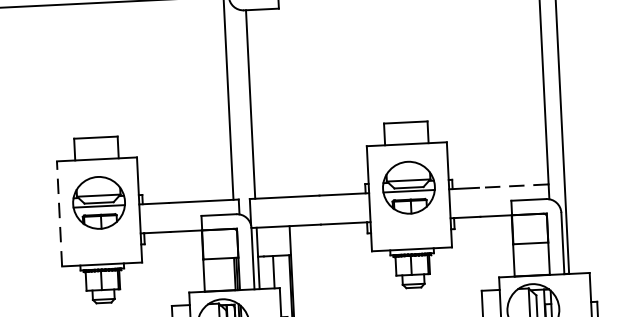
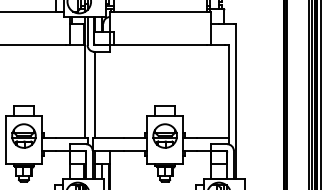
line: (512, 185) -> (212, 137), dashed -> solid
line: (59, 214) -> (5, 140), dashed -> solid

